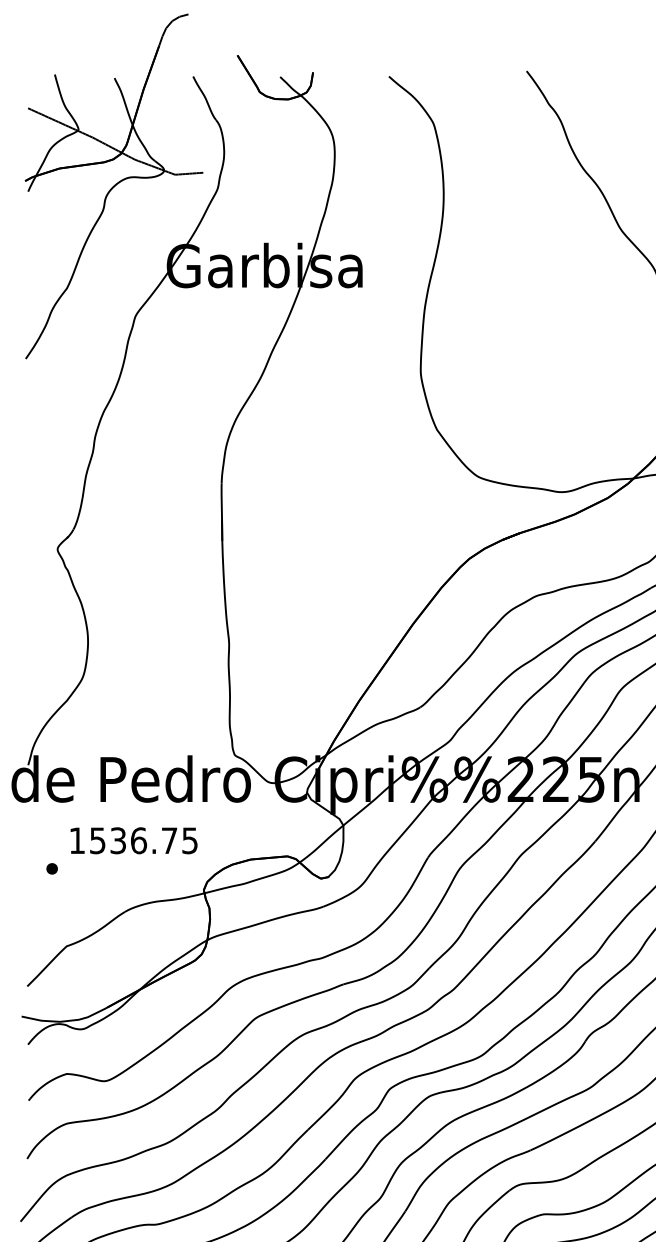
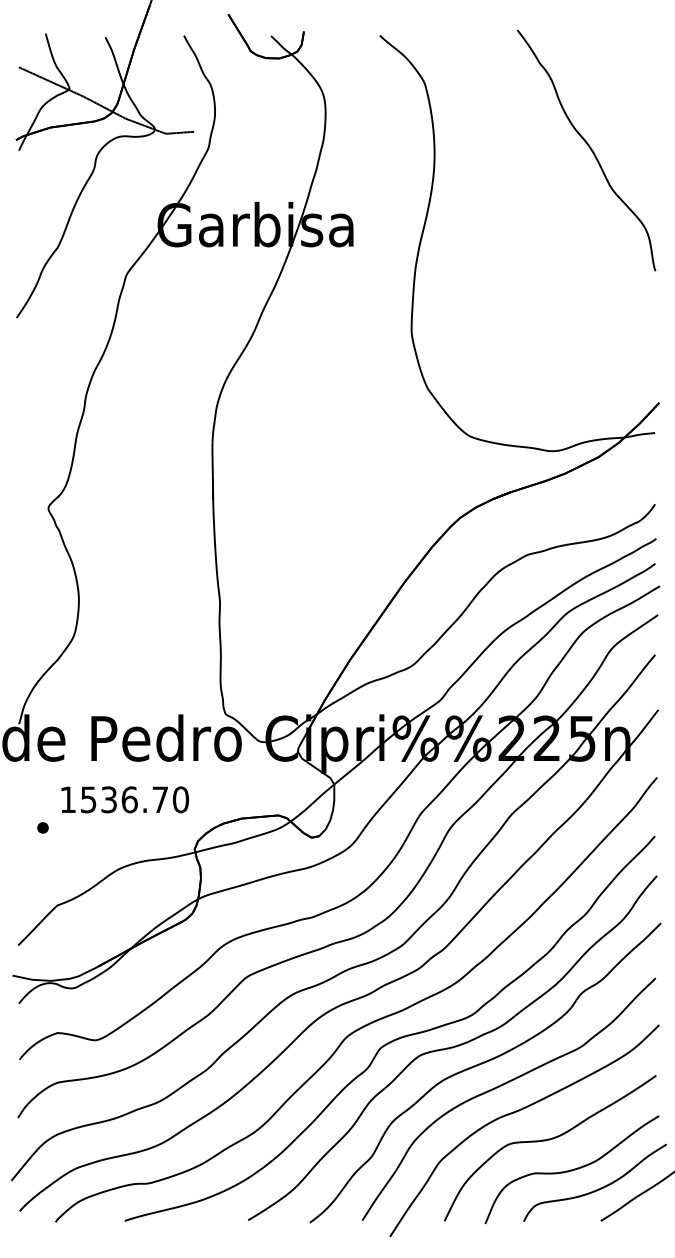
text: (190, 840) -> (181, 799), 1536.75 -> 1536.70

